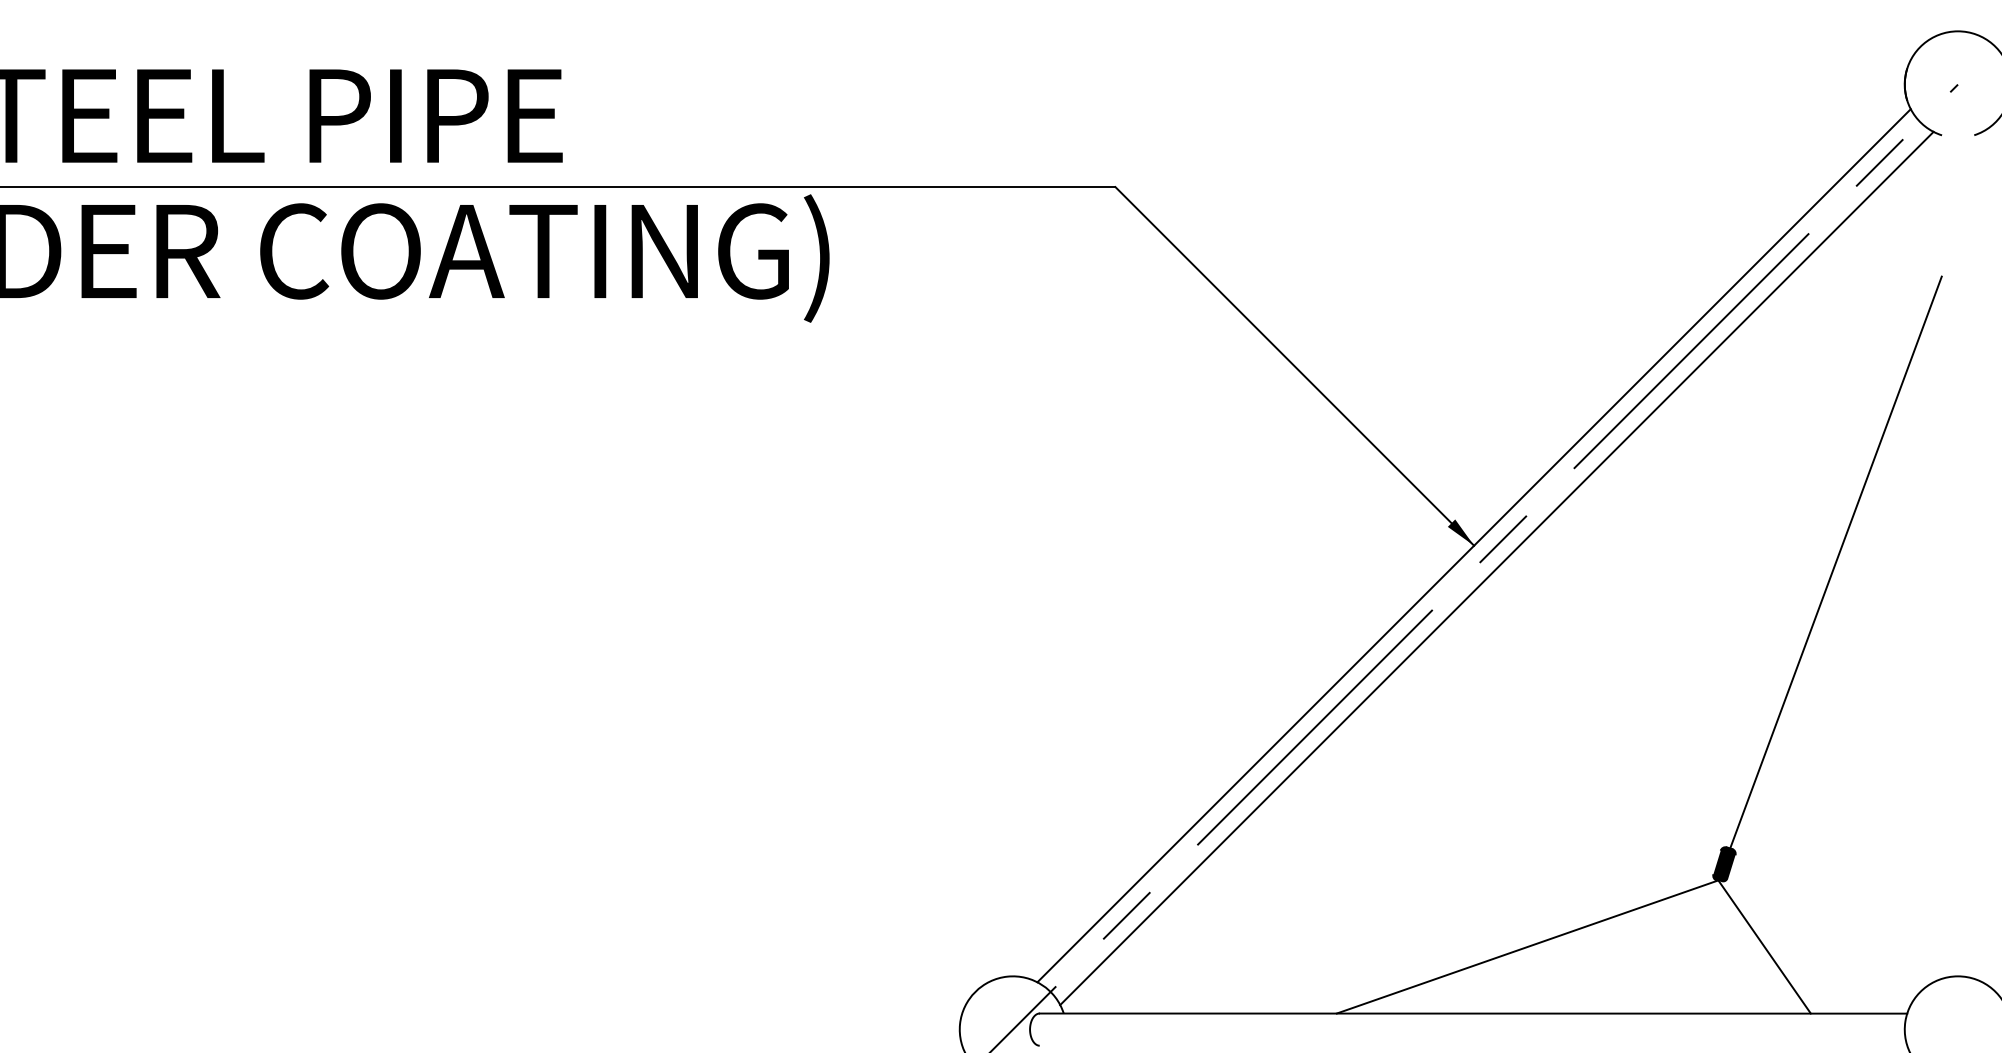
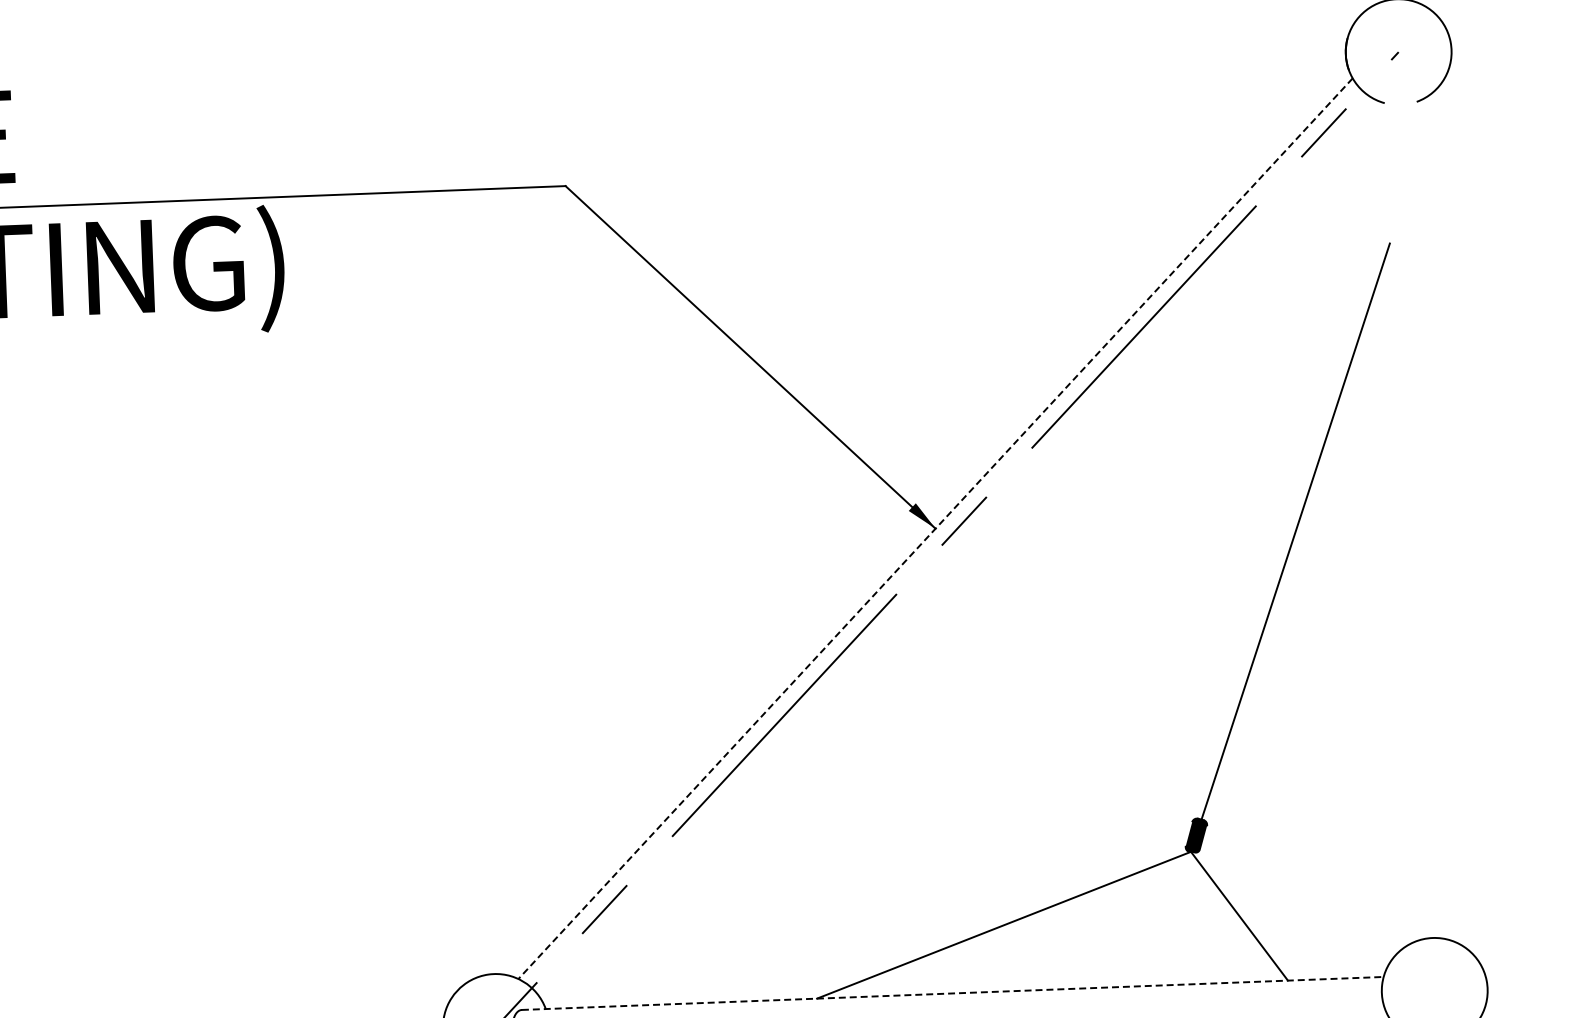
line: (1473, 546) -> (934, 529), solid -> dashed
line: (1496, 568) -> (958, 550), removed
line: (1473, 1013) -> (952, 993), solid -> dashed

